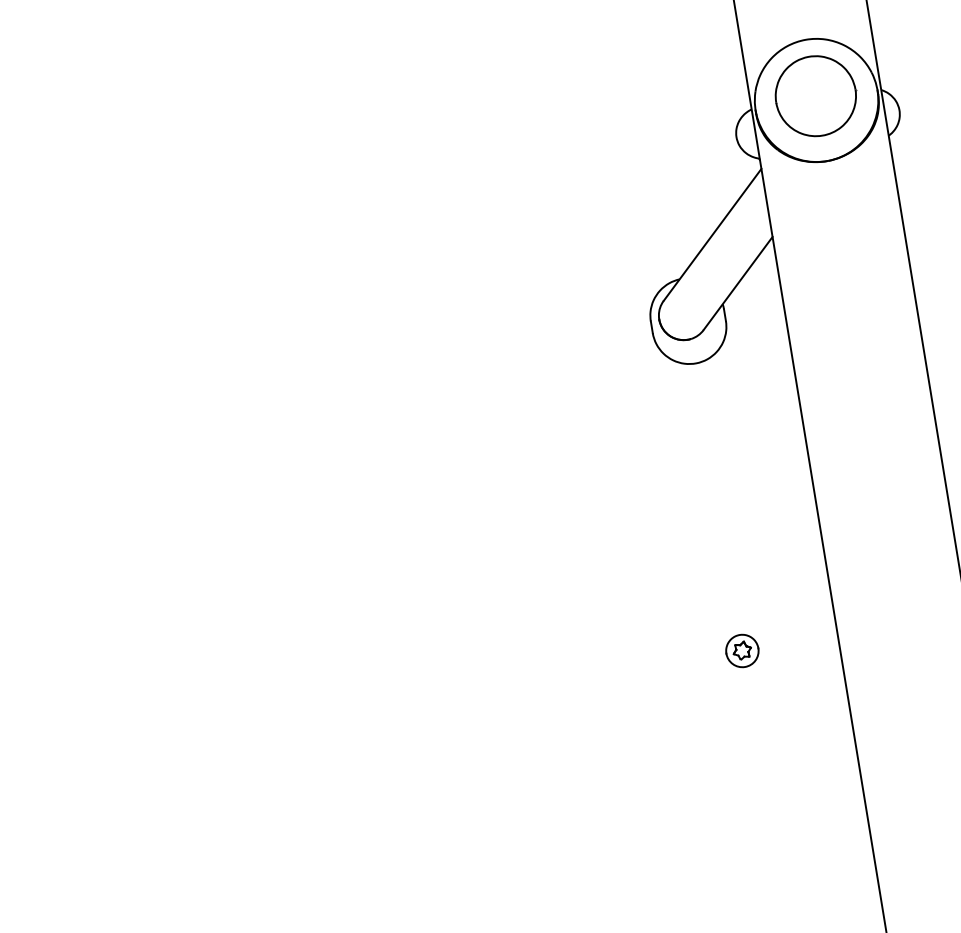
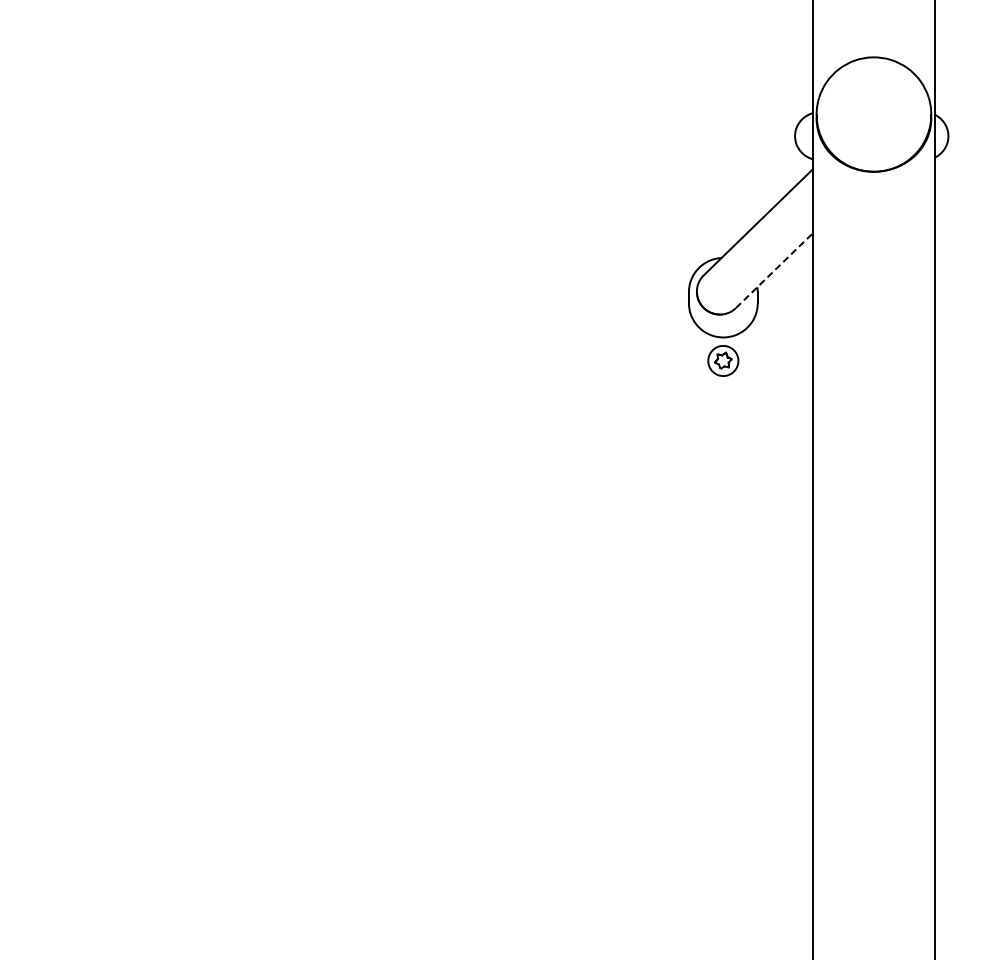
part: (815, 96) -> (873, 110), removed
line: (738, 283) -> (774, 270), solid -> dashed
part: (742, 650) -> (723, 360), moved

